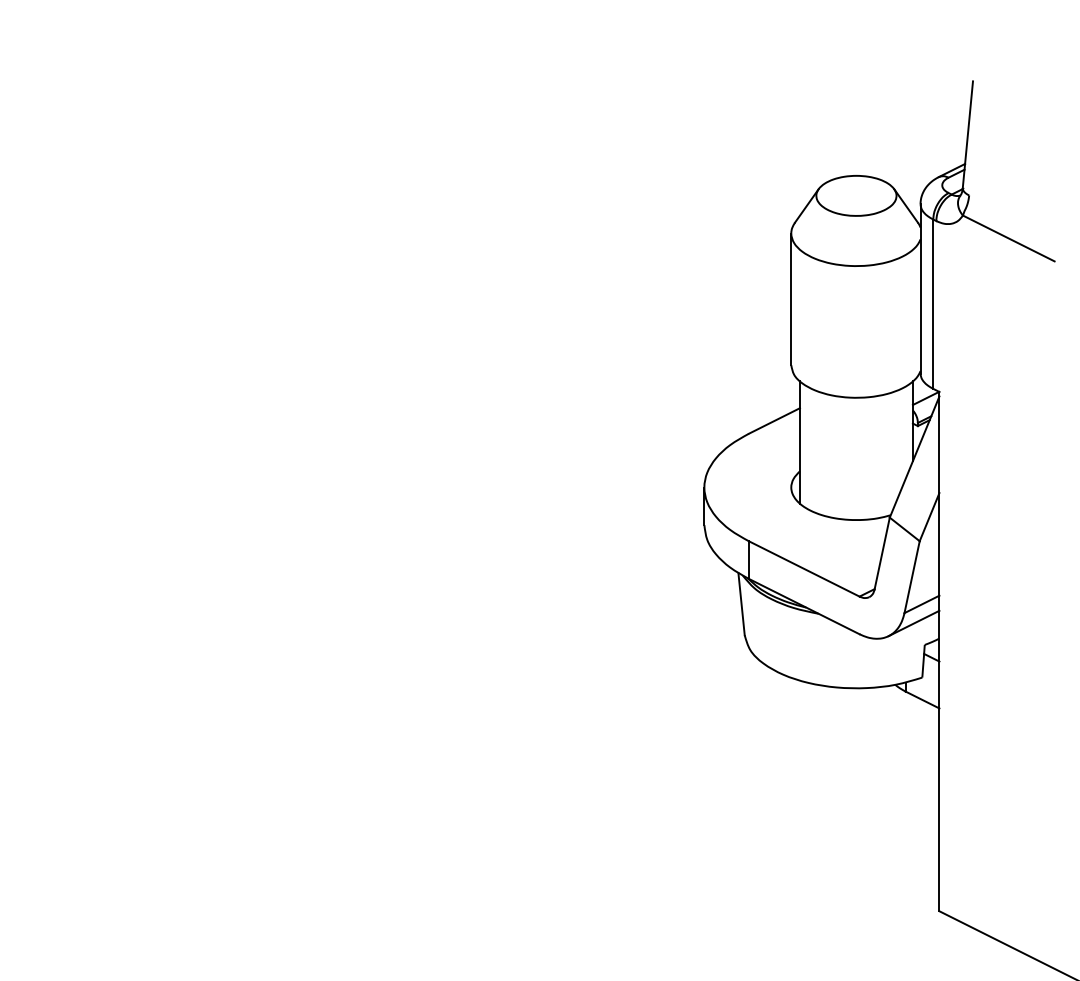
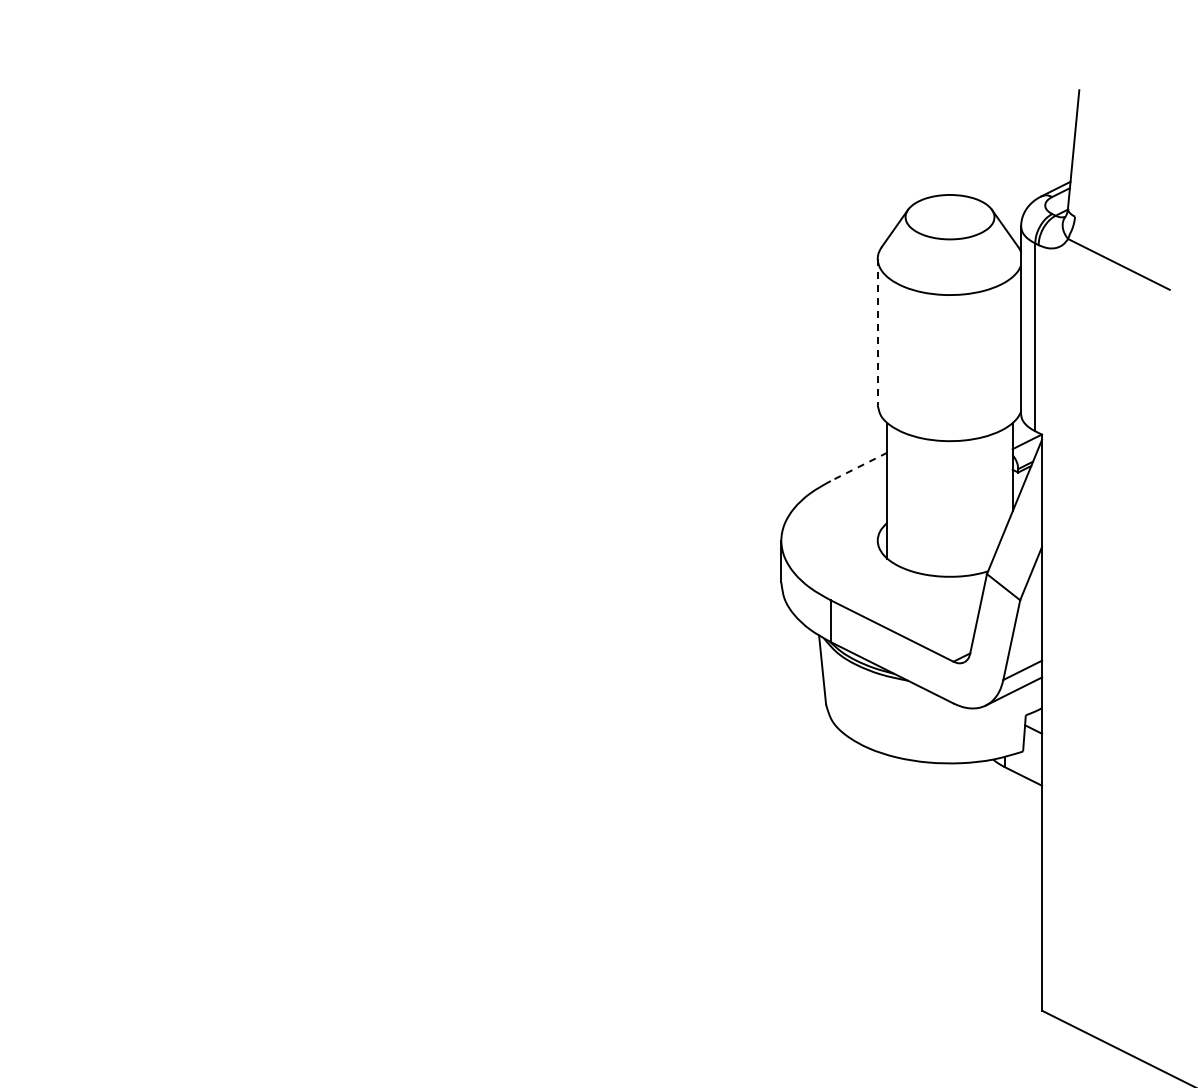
line: (791, 299) -> (877, 332), solid -> dashed
line: (774, 420) -> (859, 466), solid -> dashed

